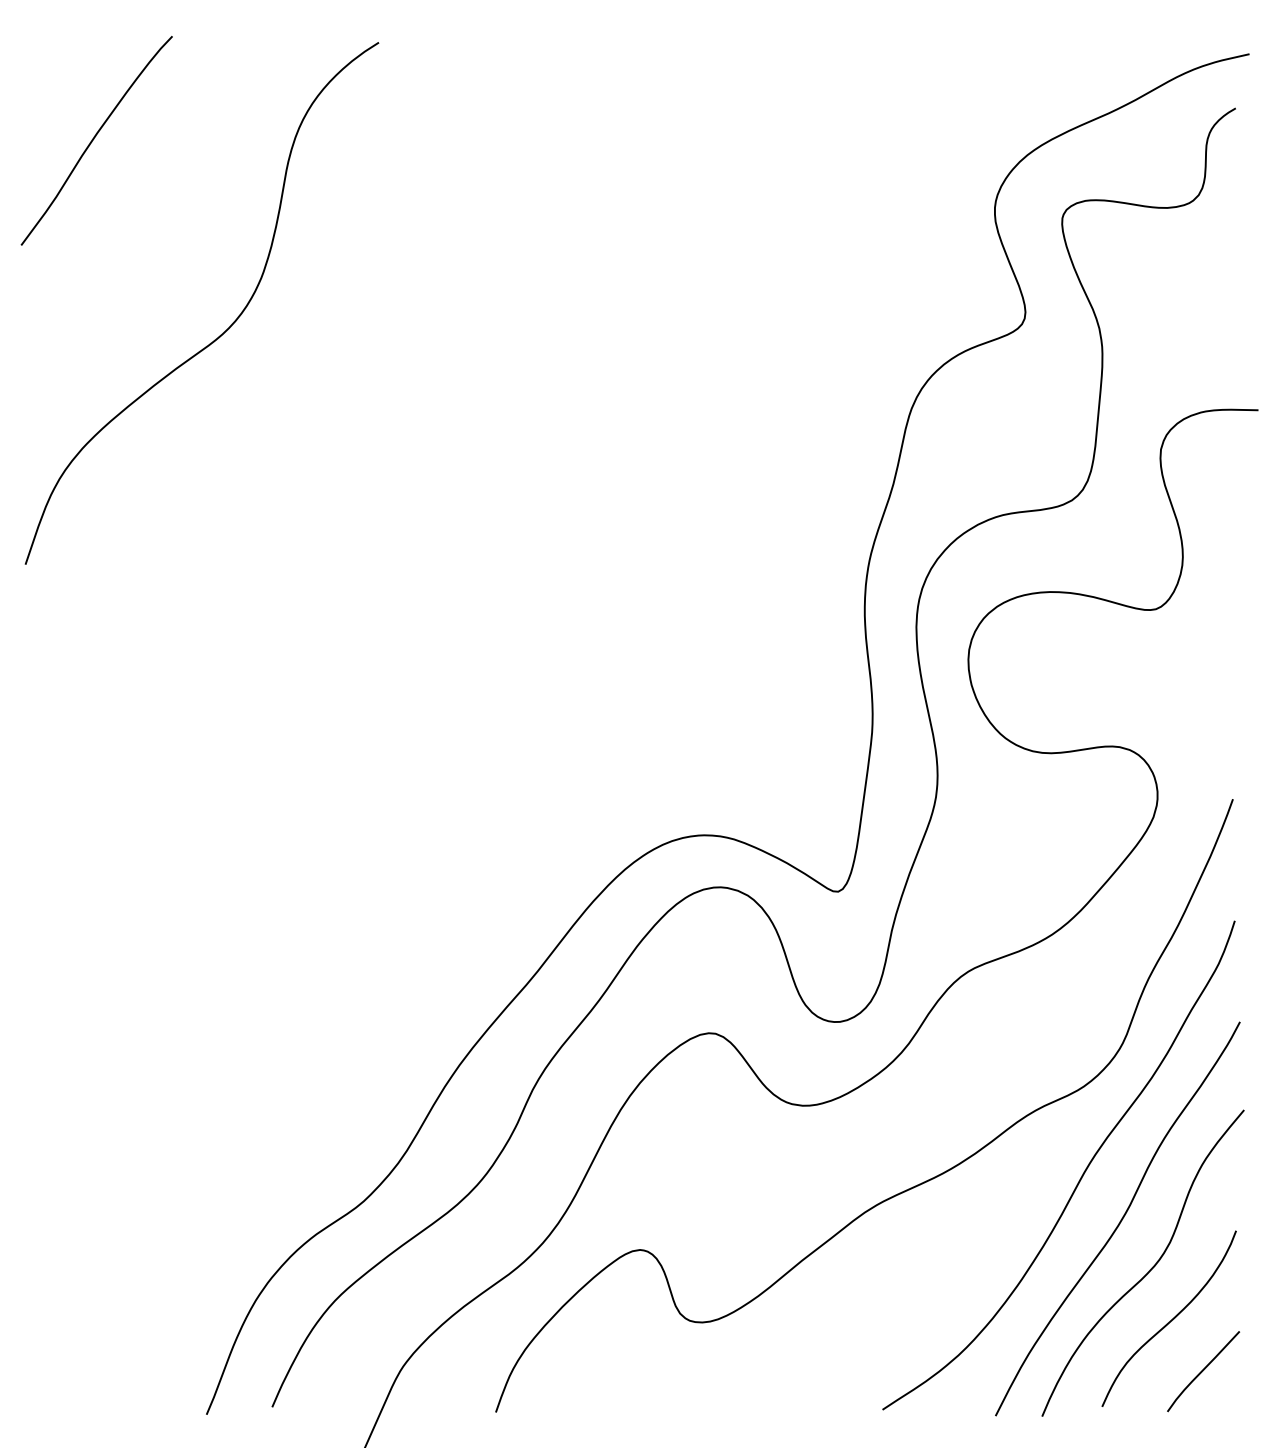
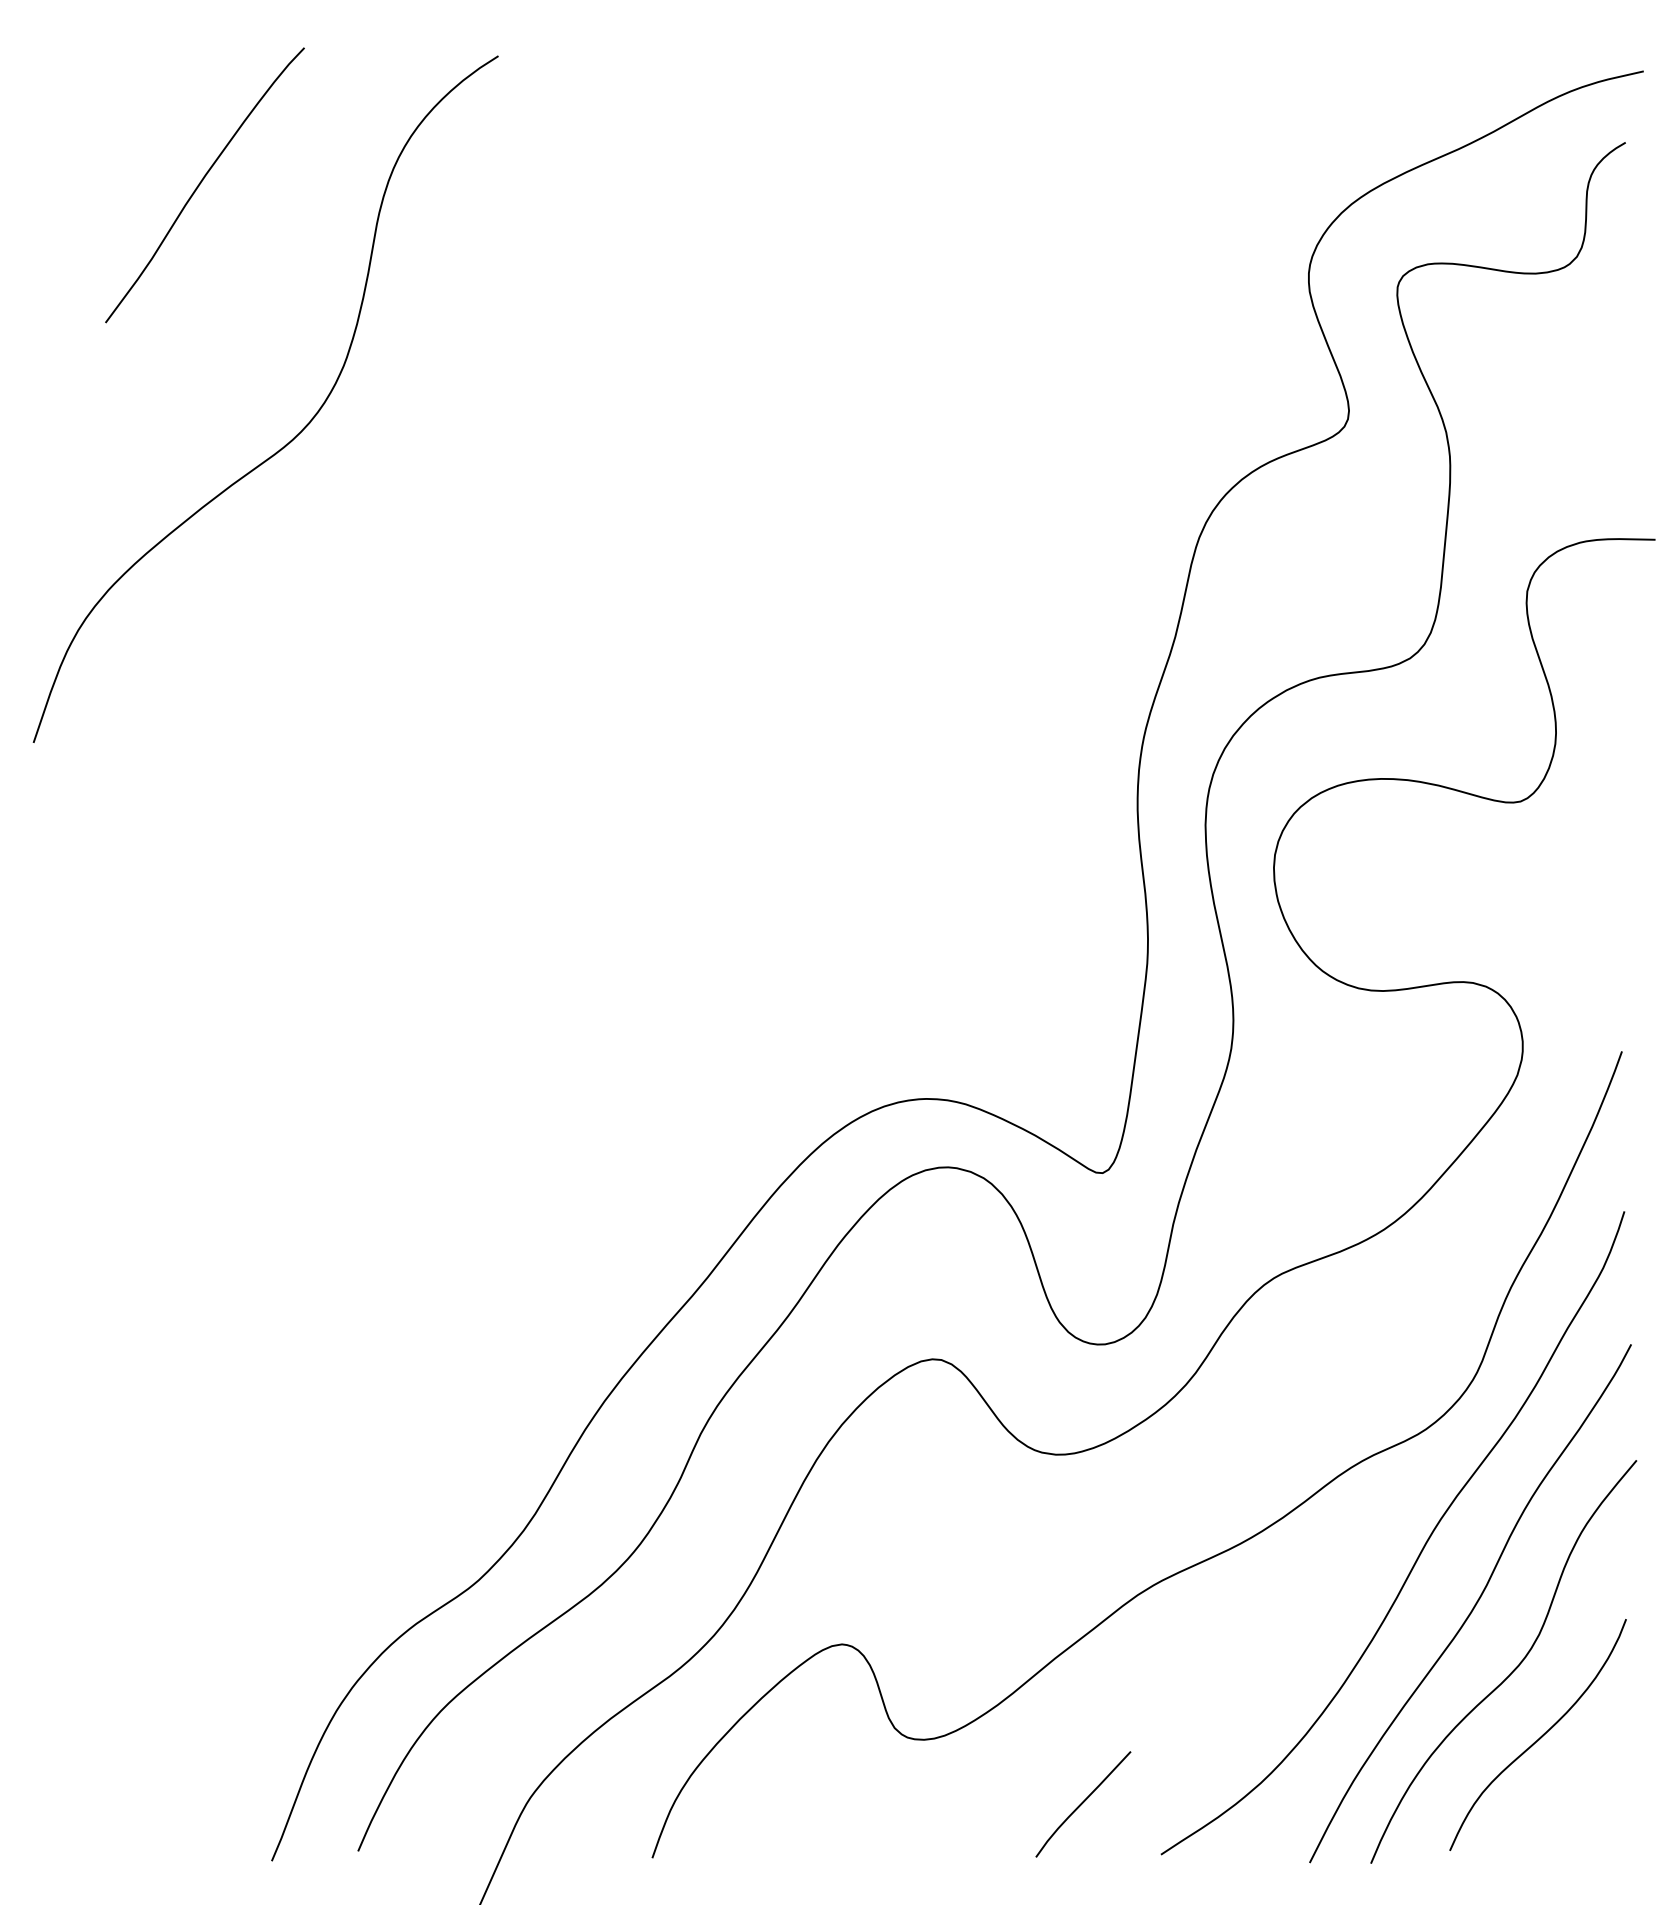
curve: (94, 139) -> (201, 183), moved
curve: (1203, 1371) -> (1083, 1804), moved

